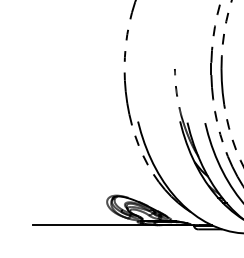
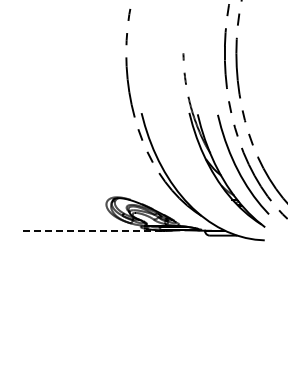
line: (95, 224) -> (93, 230), solid -> dashed

